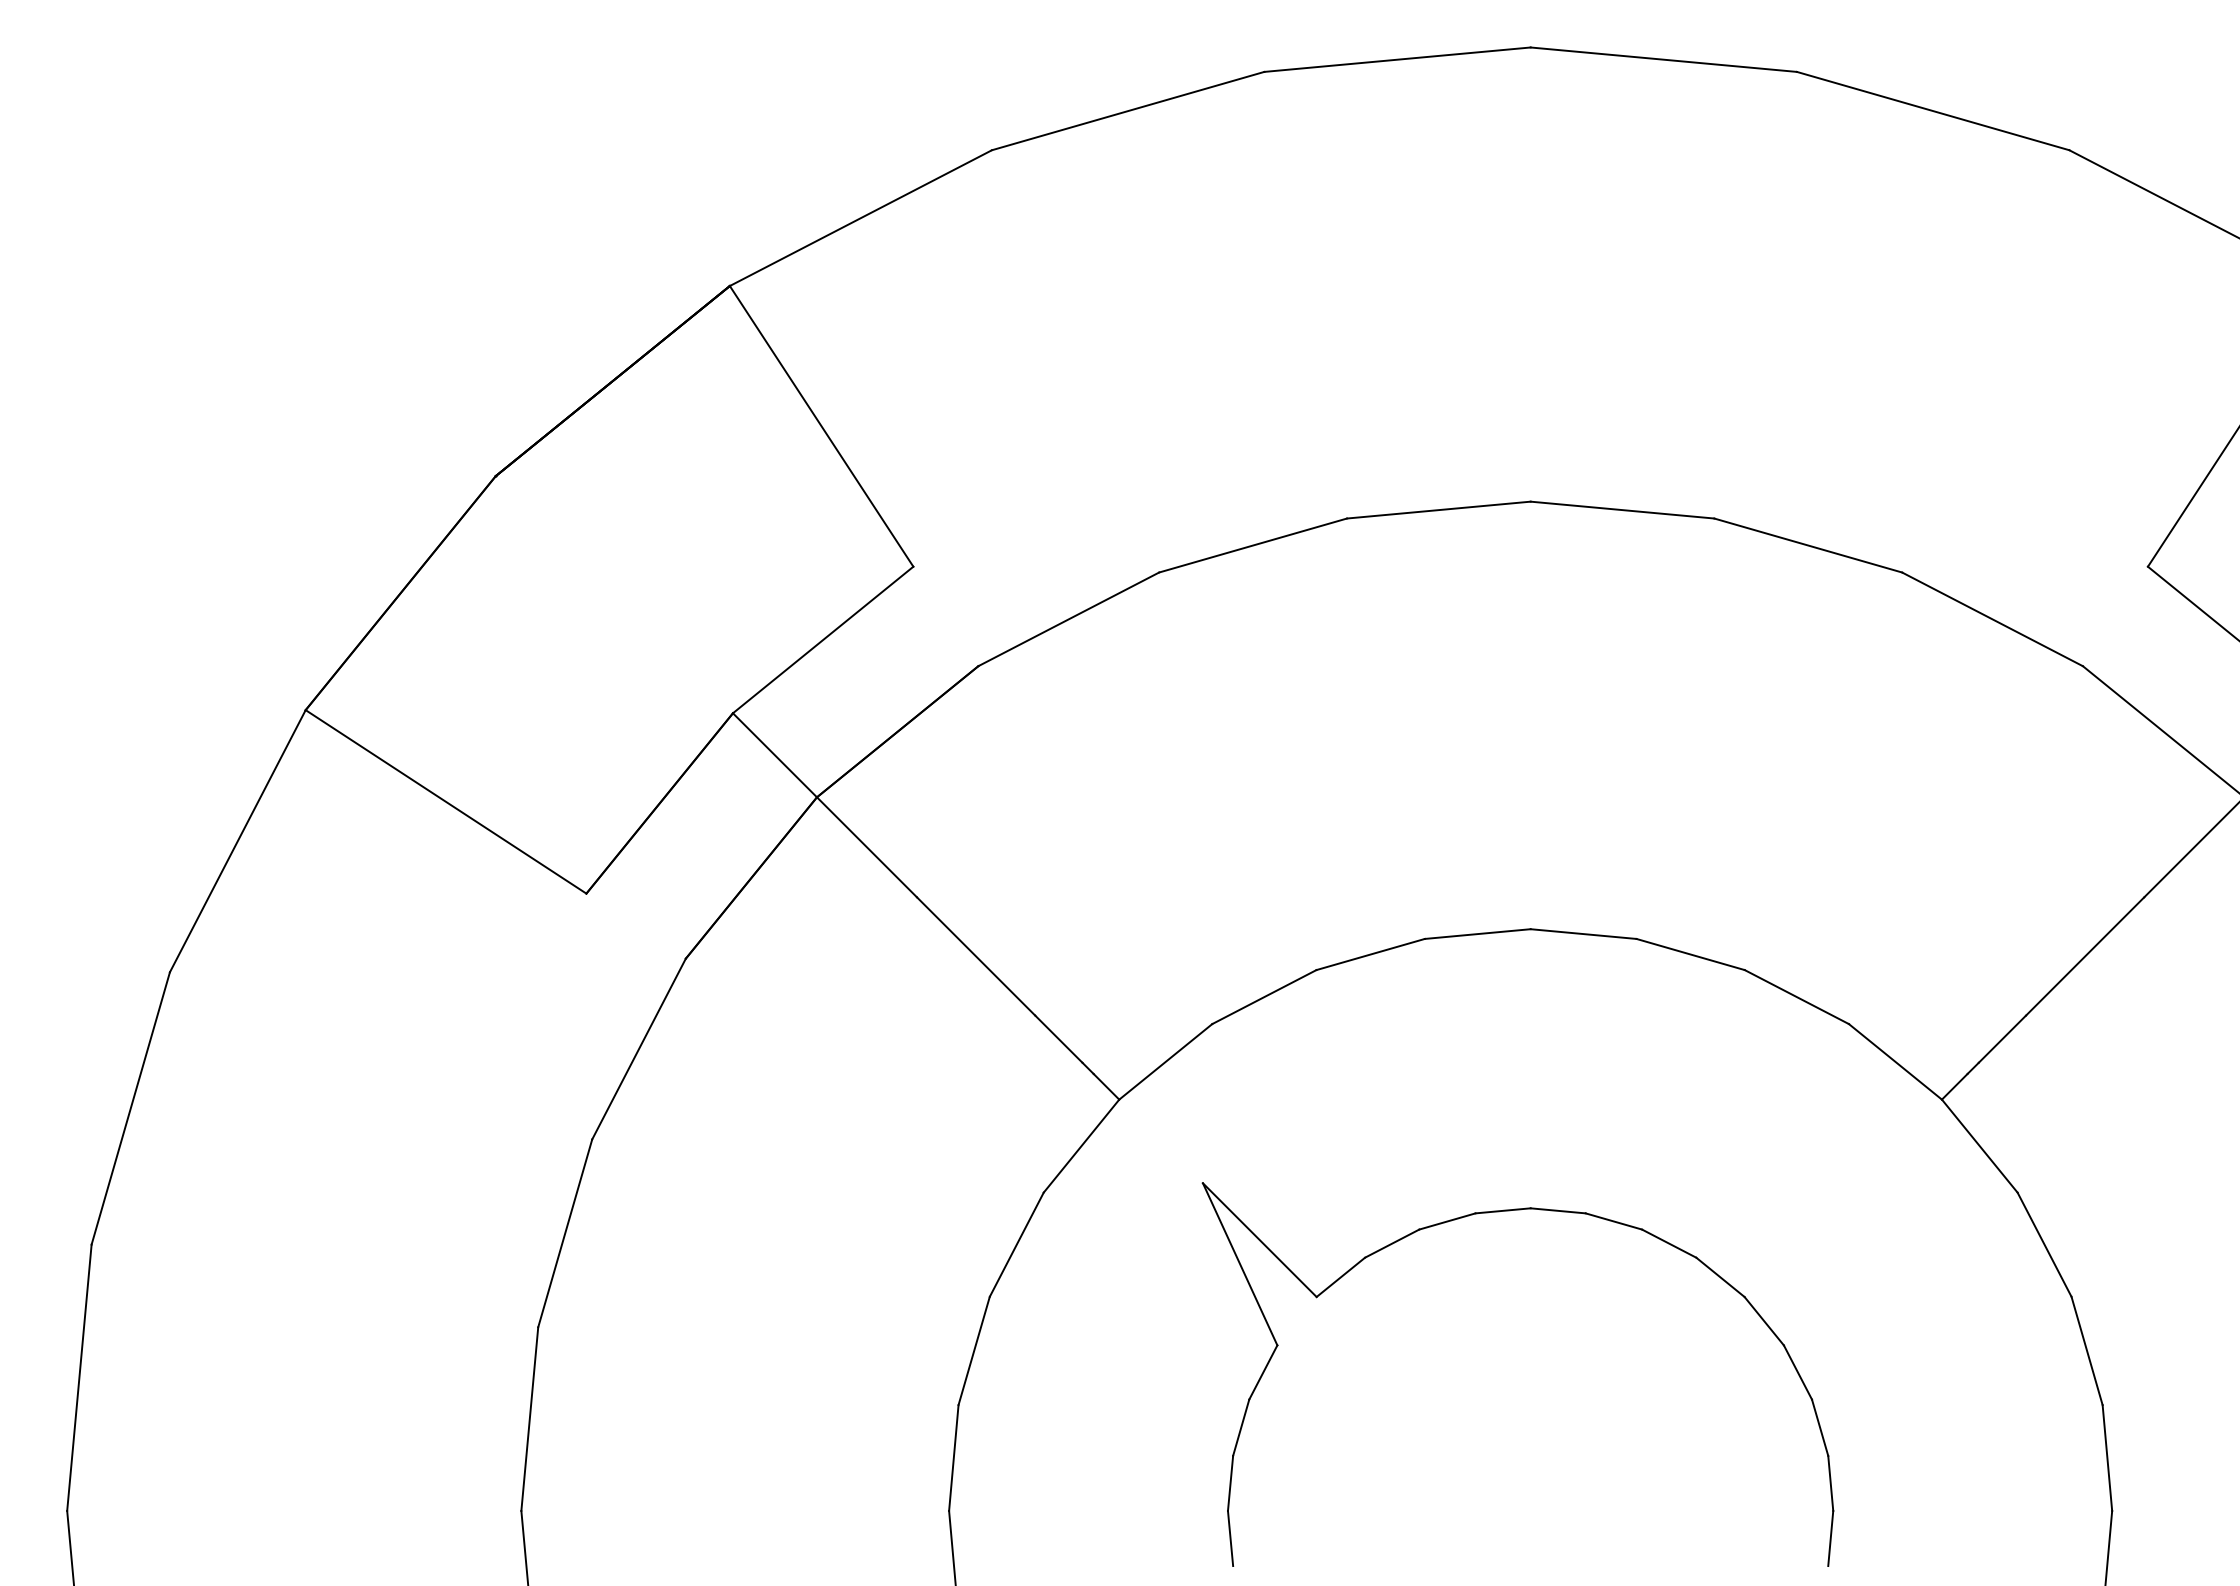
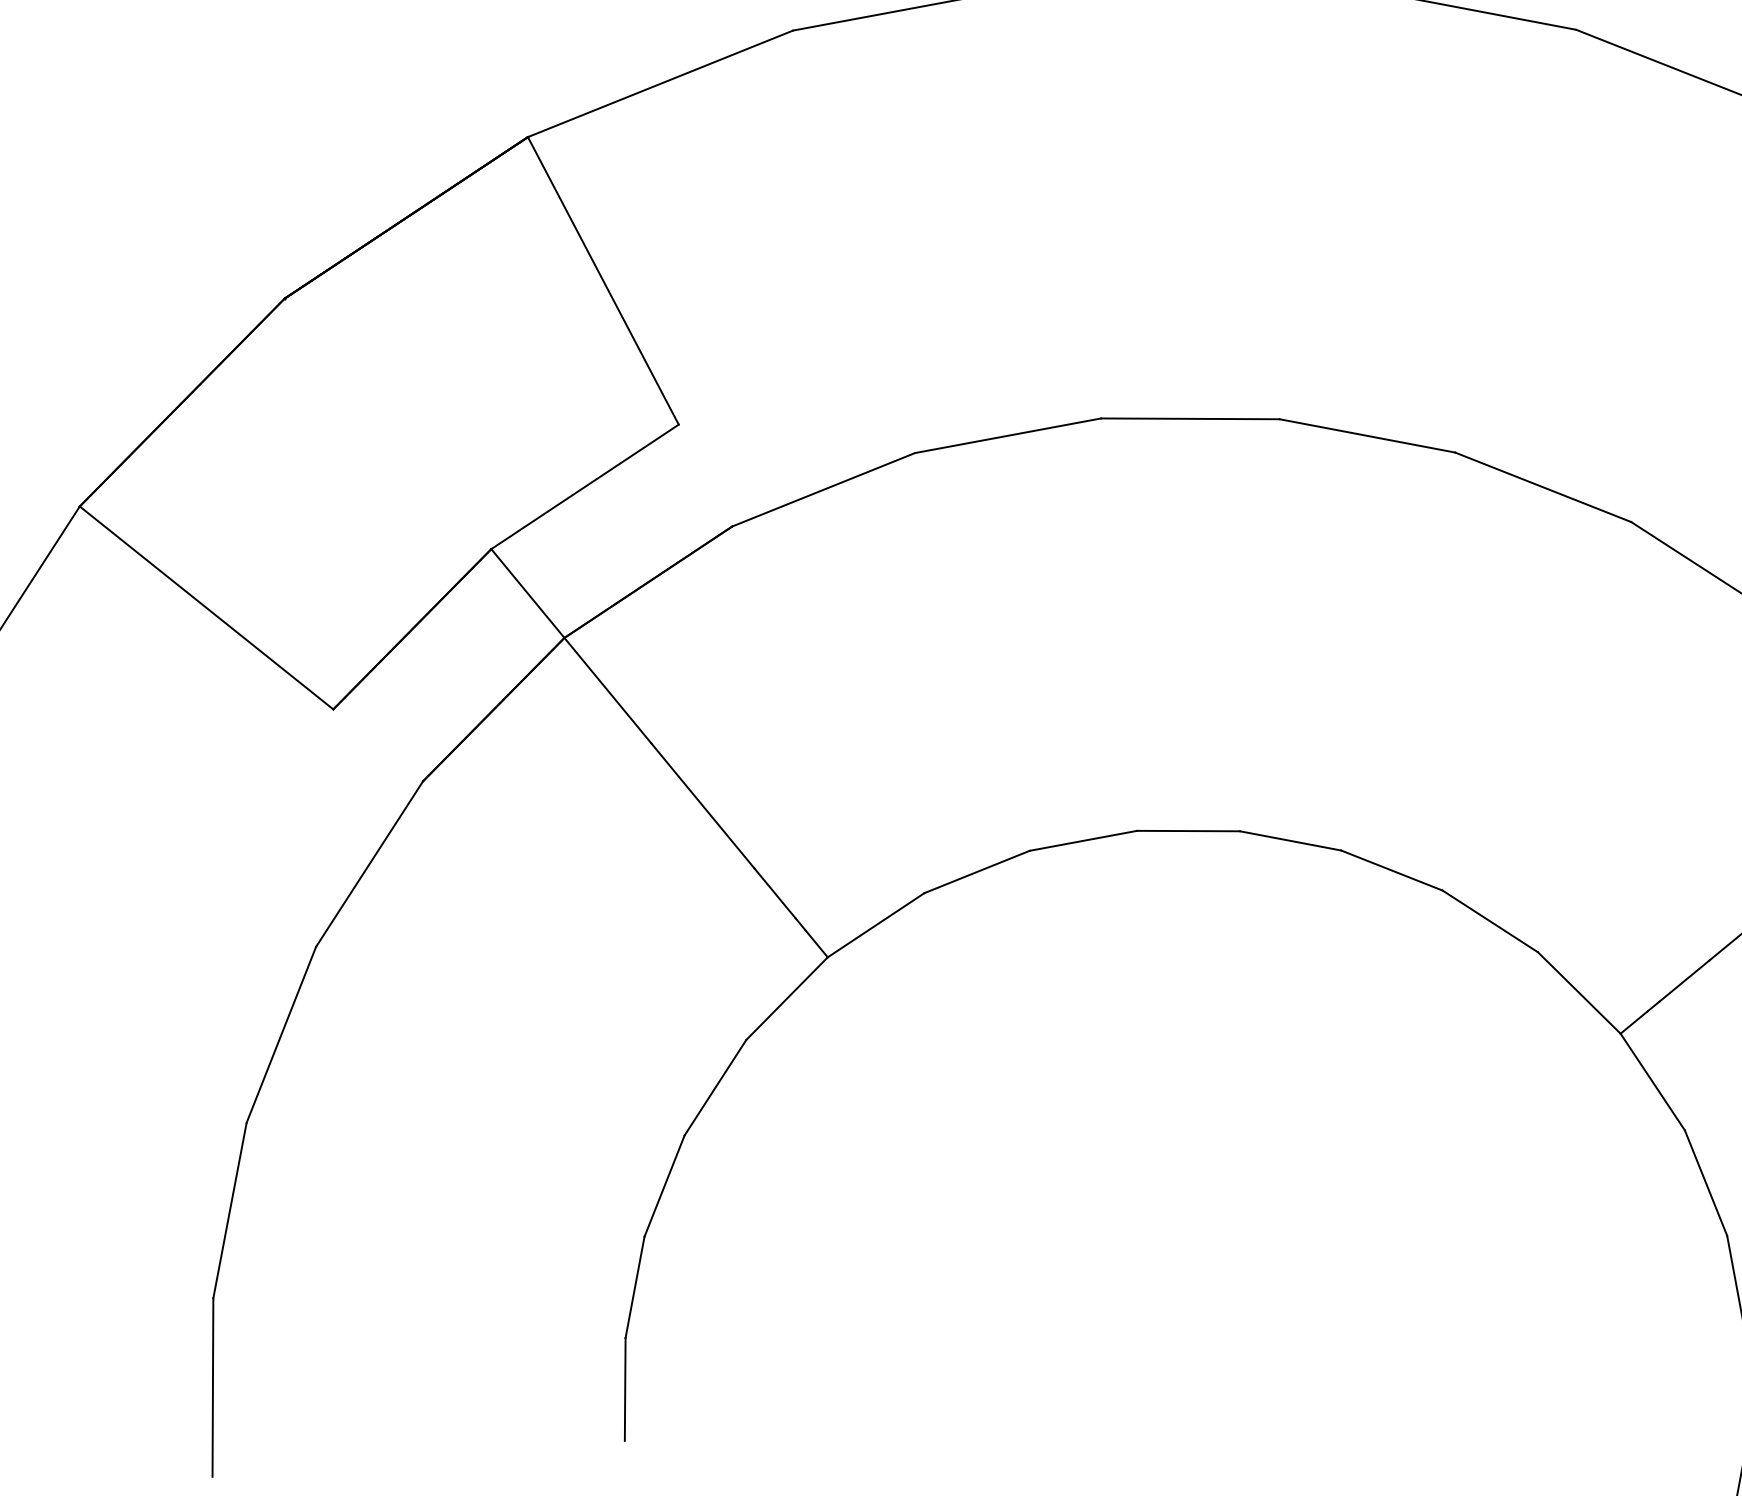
part: (1499, 1212) -> (1183, 1101), removed

